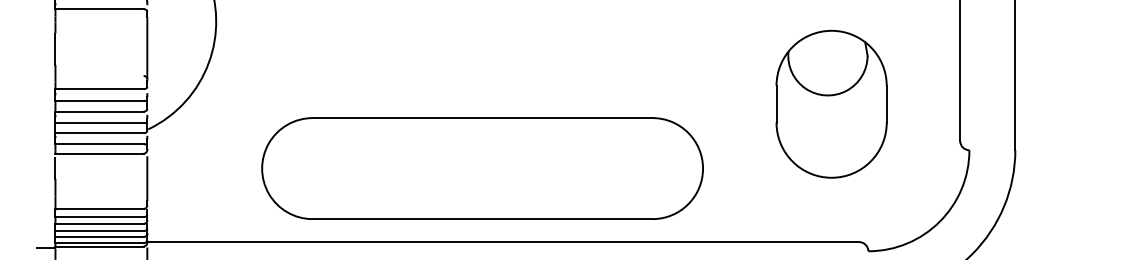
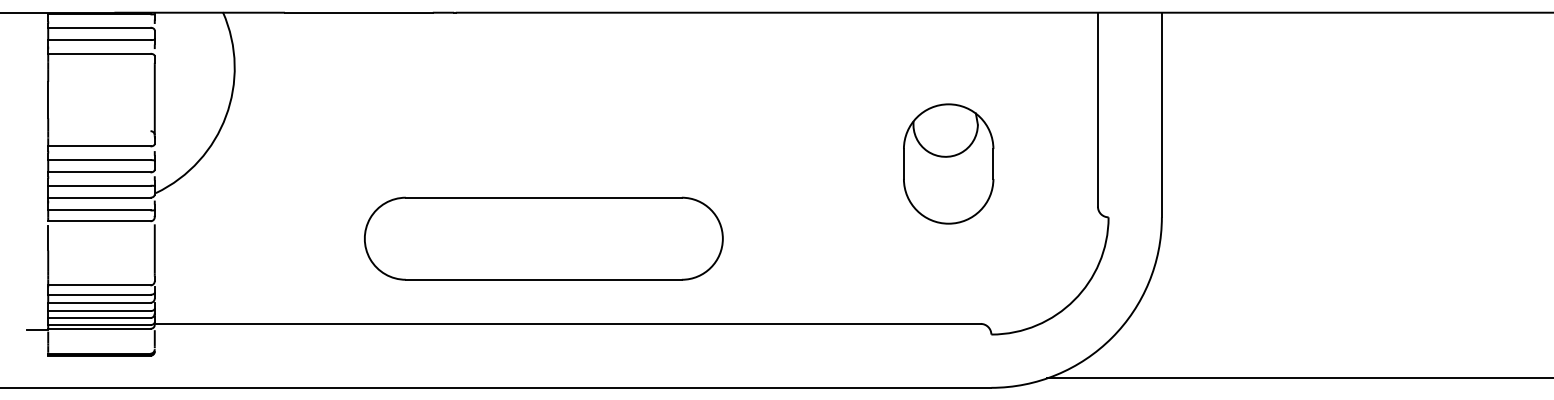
part: (831, 103) -> (948, 163), size x0.7
part: (482, 168) -> (543, 238), size x0.7

